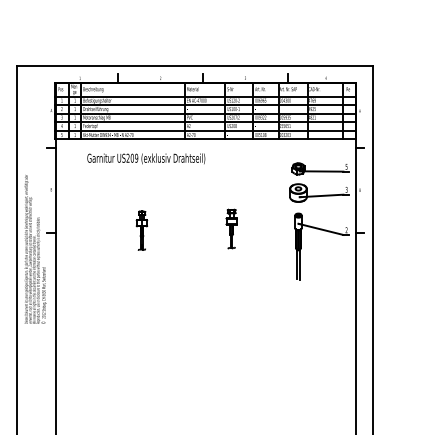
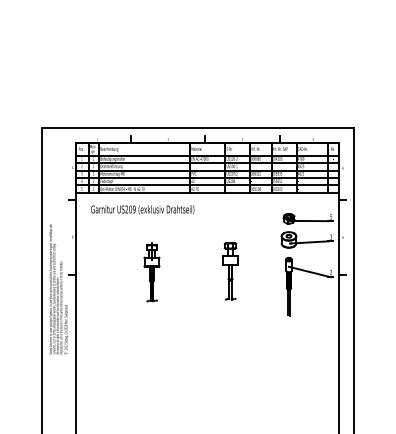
text: (145, 158) -> (142, 209), moved
part: (231, 229) -> (230, 271), size x1.67
part: (141, 230) -> (151, 272), size x1.67

